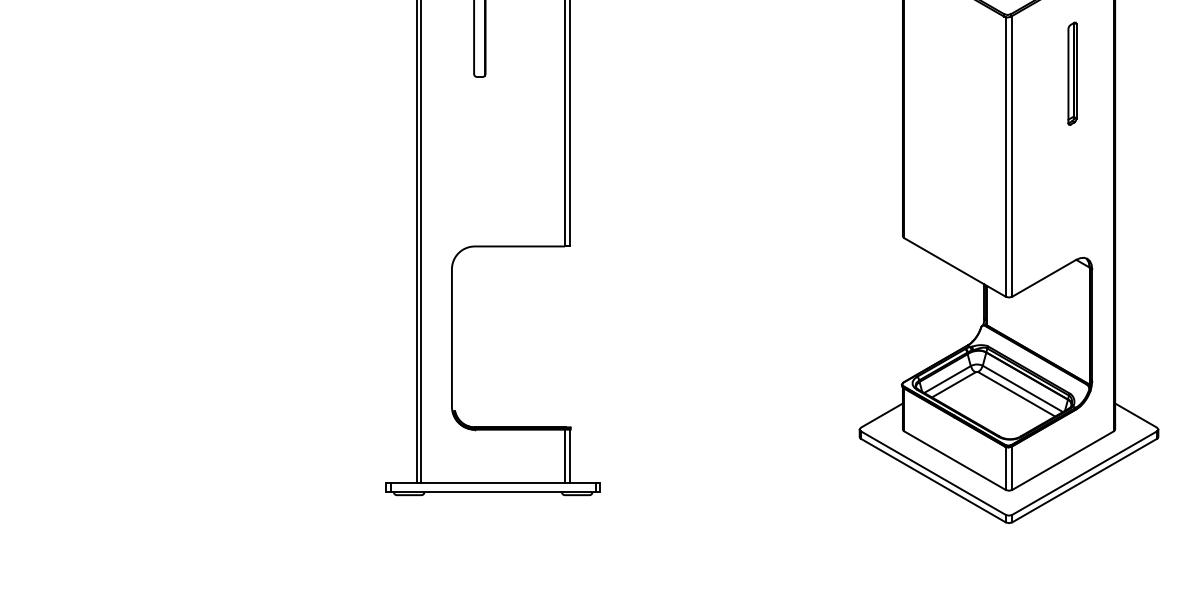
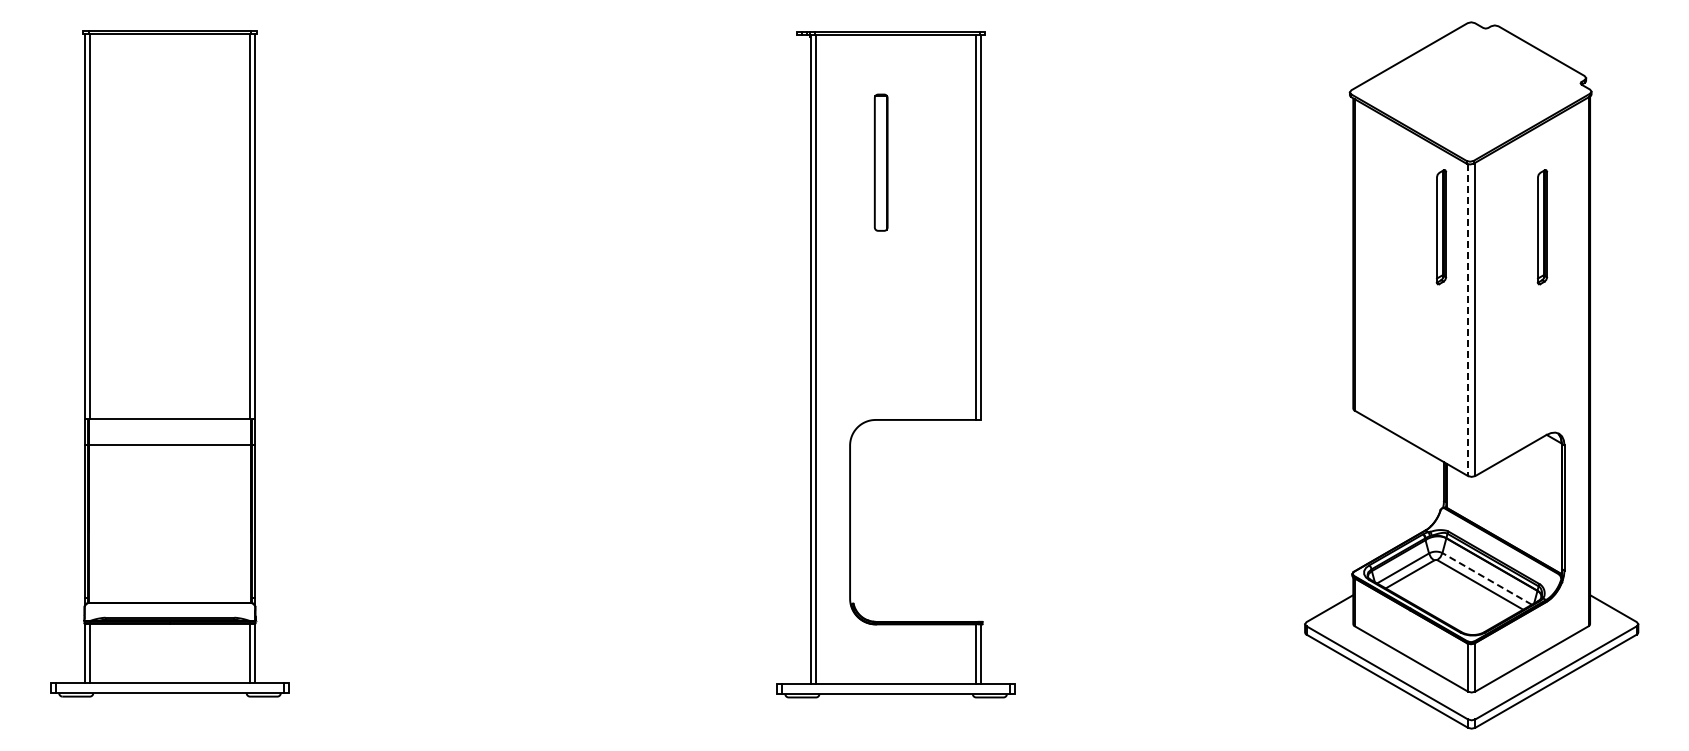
part: (981, 73) -> (1441, 227), added
line: (1006, 157) -> (1468, 320), solid -> dashed
line: (1023, 388) -> (1487, 578), solid -> dashed

